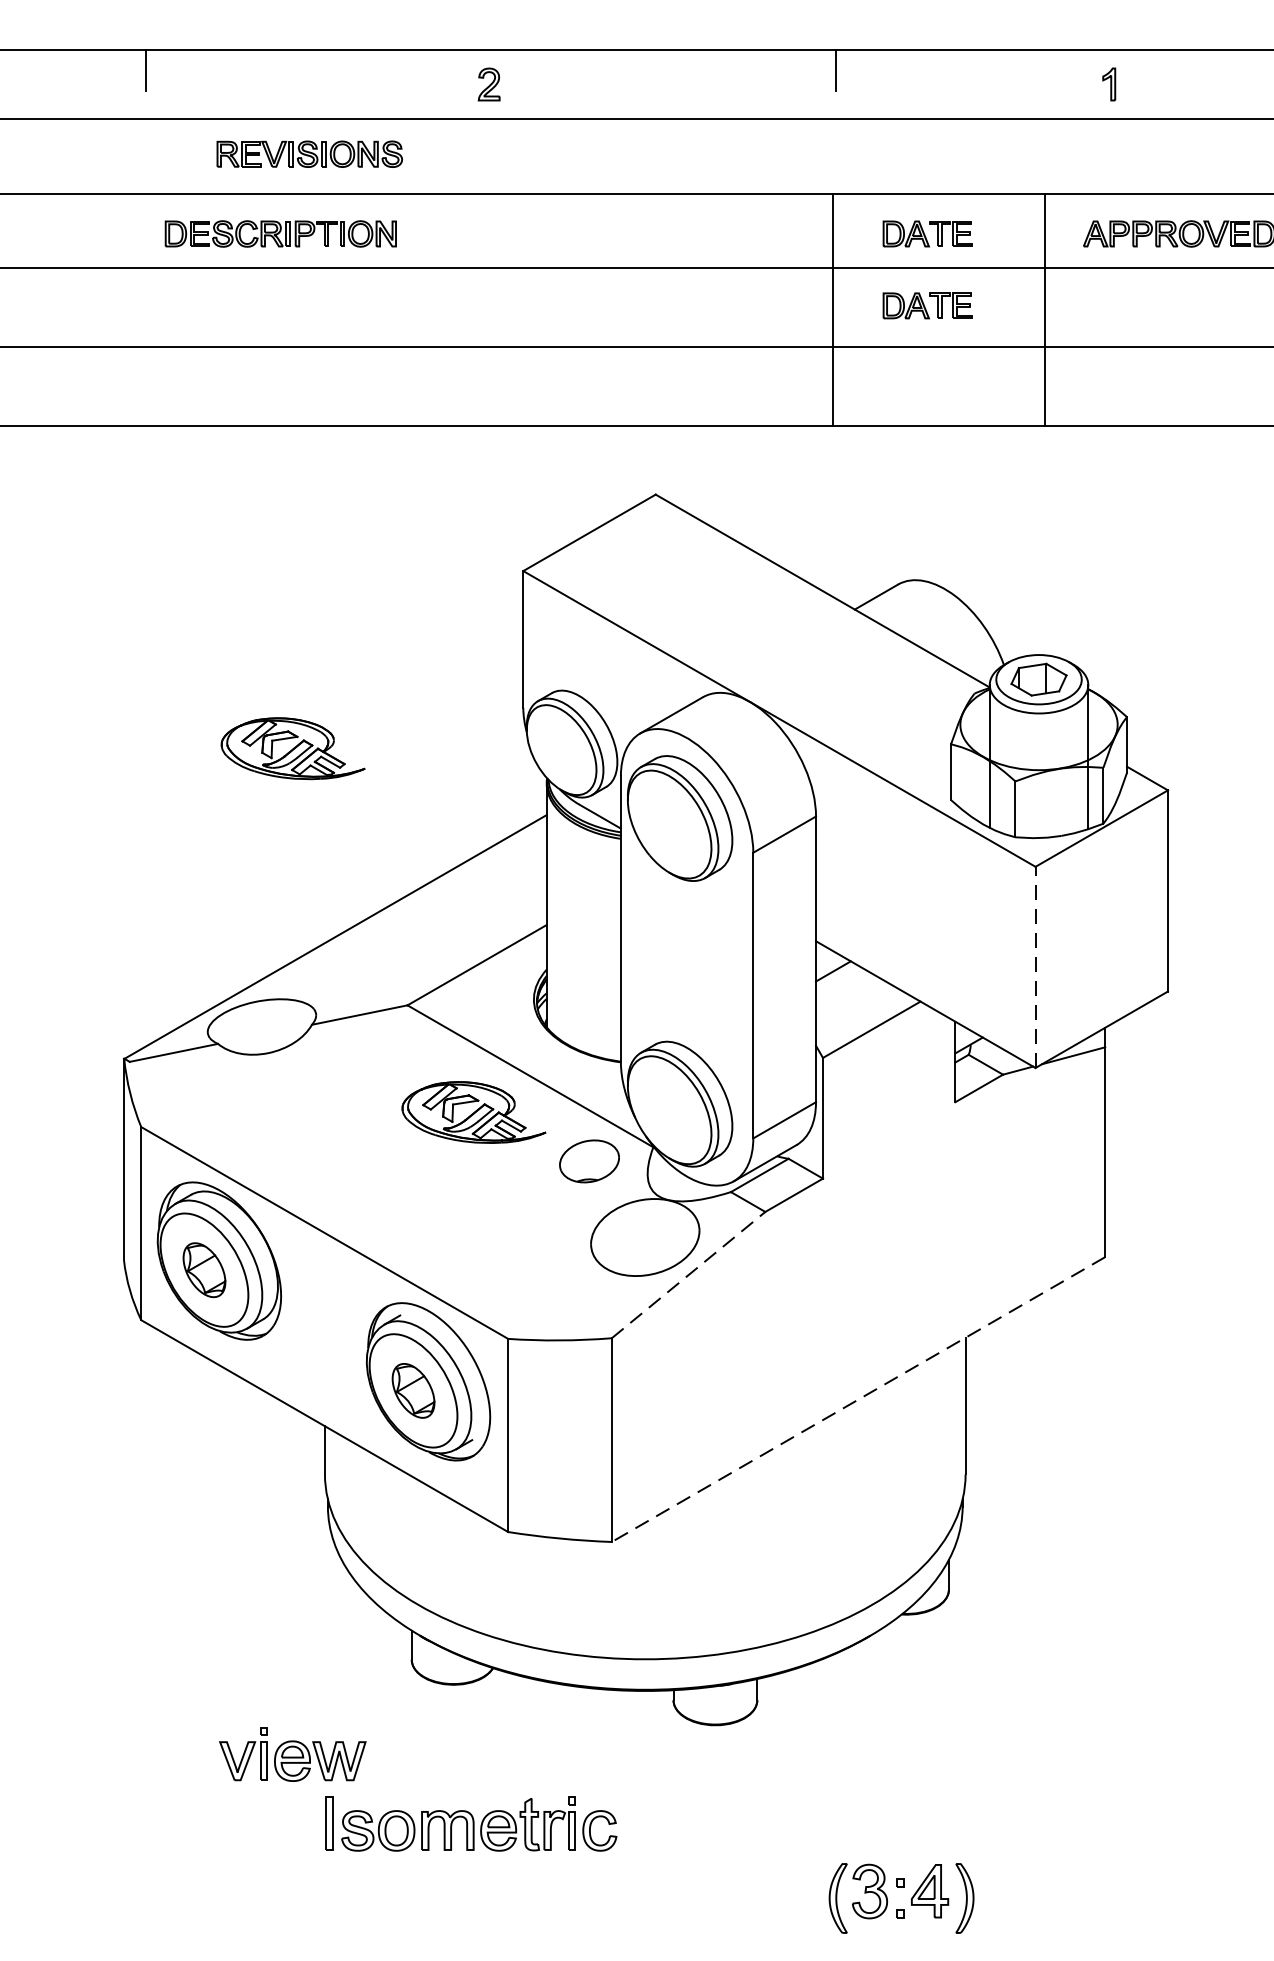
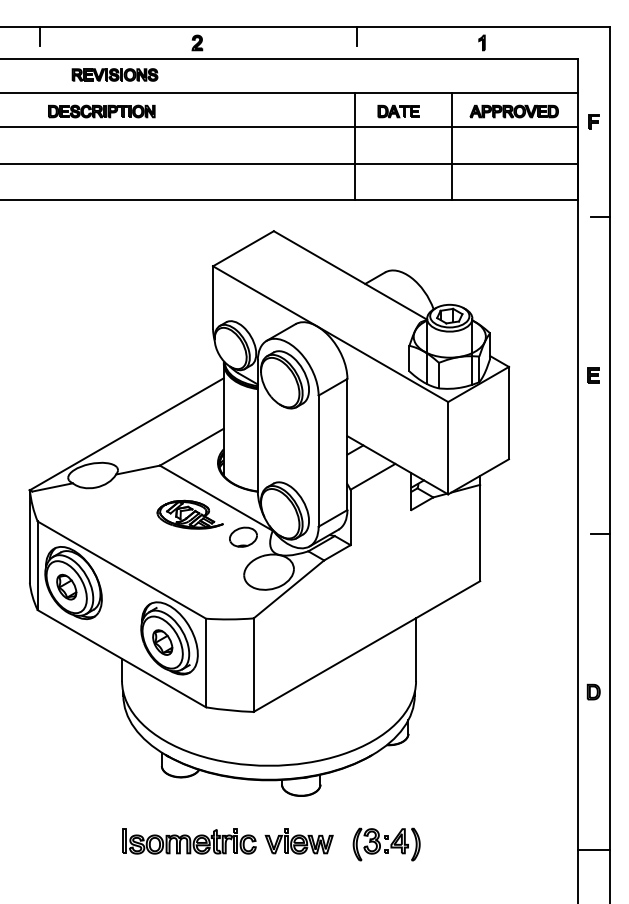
part: (927, 305) -> (398, 144), removed
part: (291, 747) -> (106, 347), removed
line: (1036, 965) -> (448, 447), dashed -> solid
line: (687, 1275) -> (288, 589), dashed -> solid
line: (857, 1399) -> (366, 646), dashed -> solid
part: (291, 1754) -> (298, 841), moved
part: (901, 1898) -> (386, 844), moved

